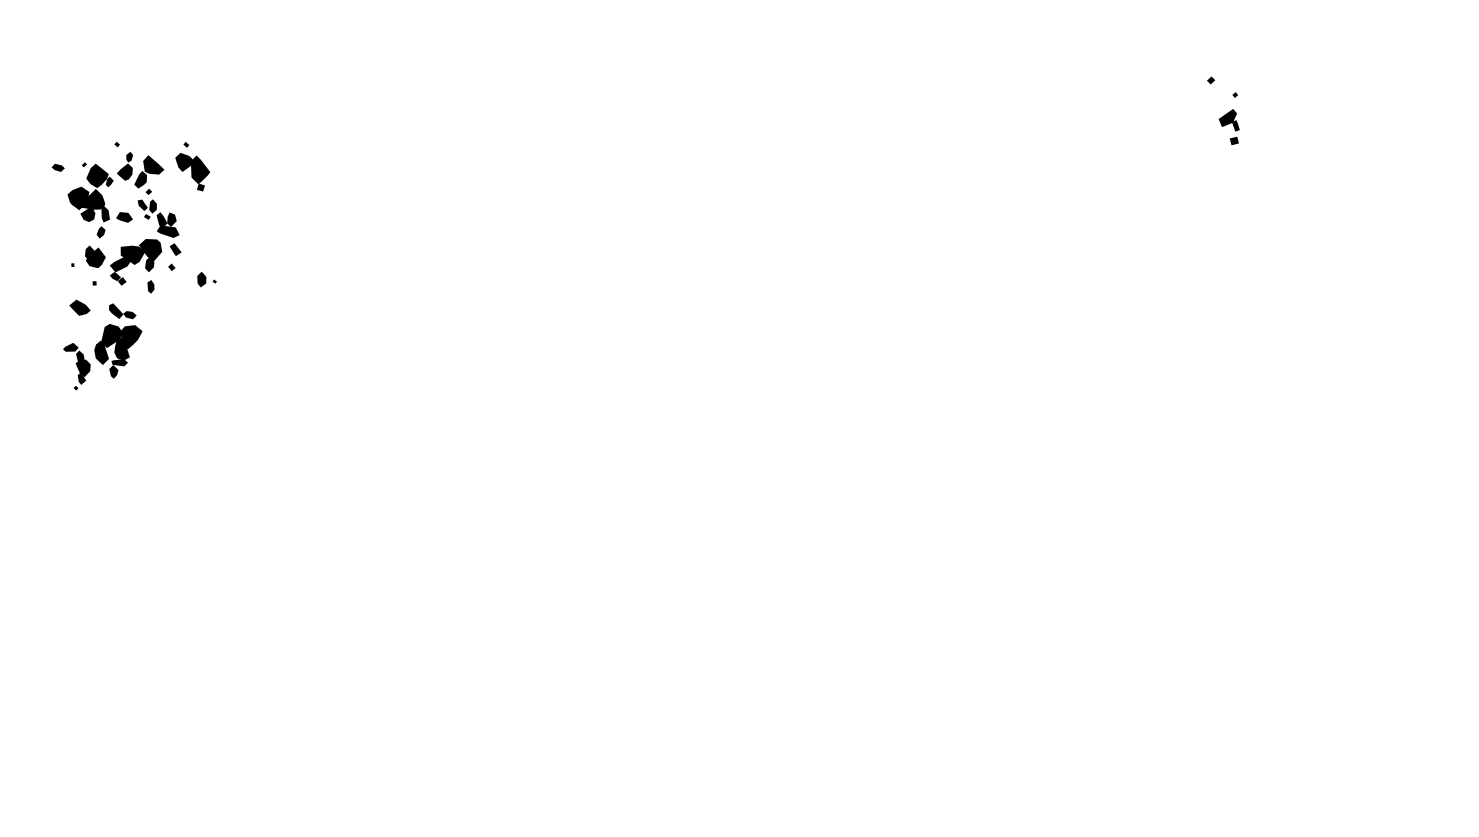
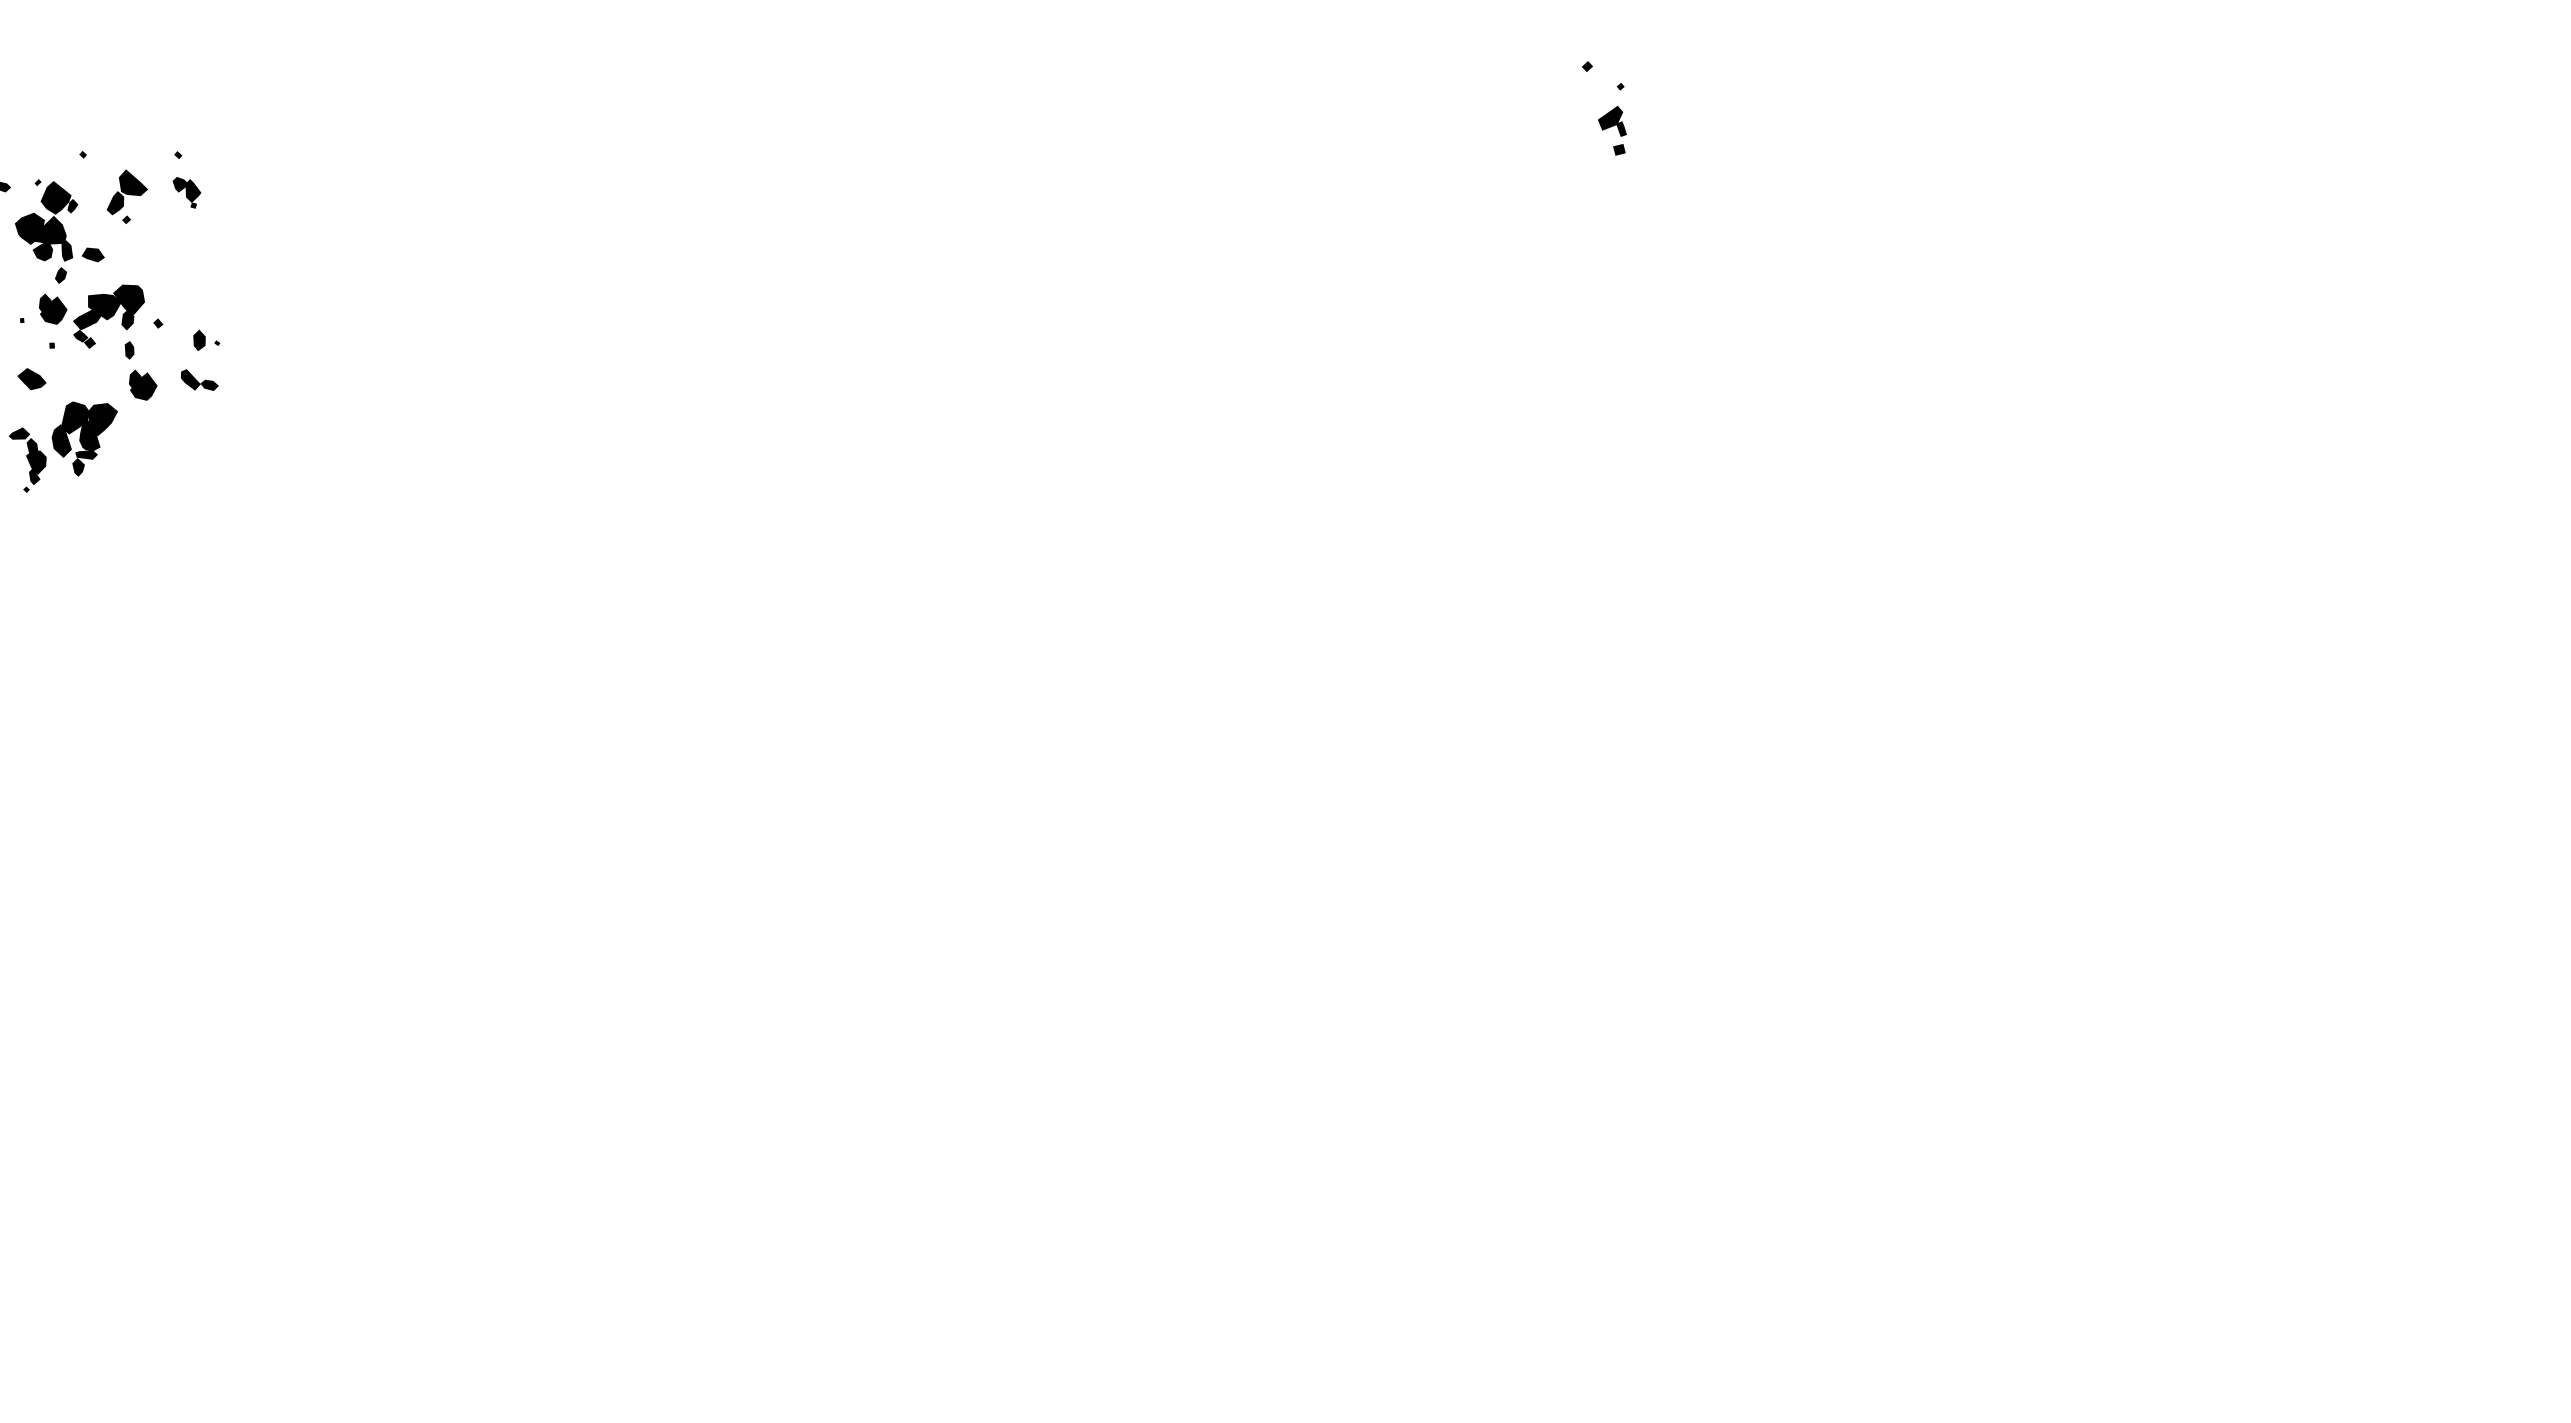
part: (124, 166) -> (93, 184), removed
part: (192, 172) -> (186, 192), size x0.6
part: (159, 227) -> (141, 268), removed
part: (122, 310) -> (199, 379), moved
part: (161, 311) -> (143, 384), added

